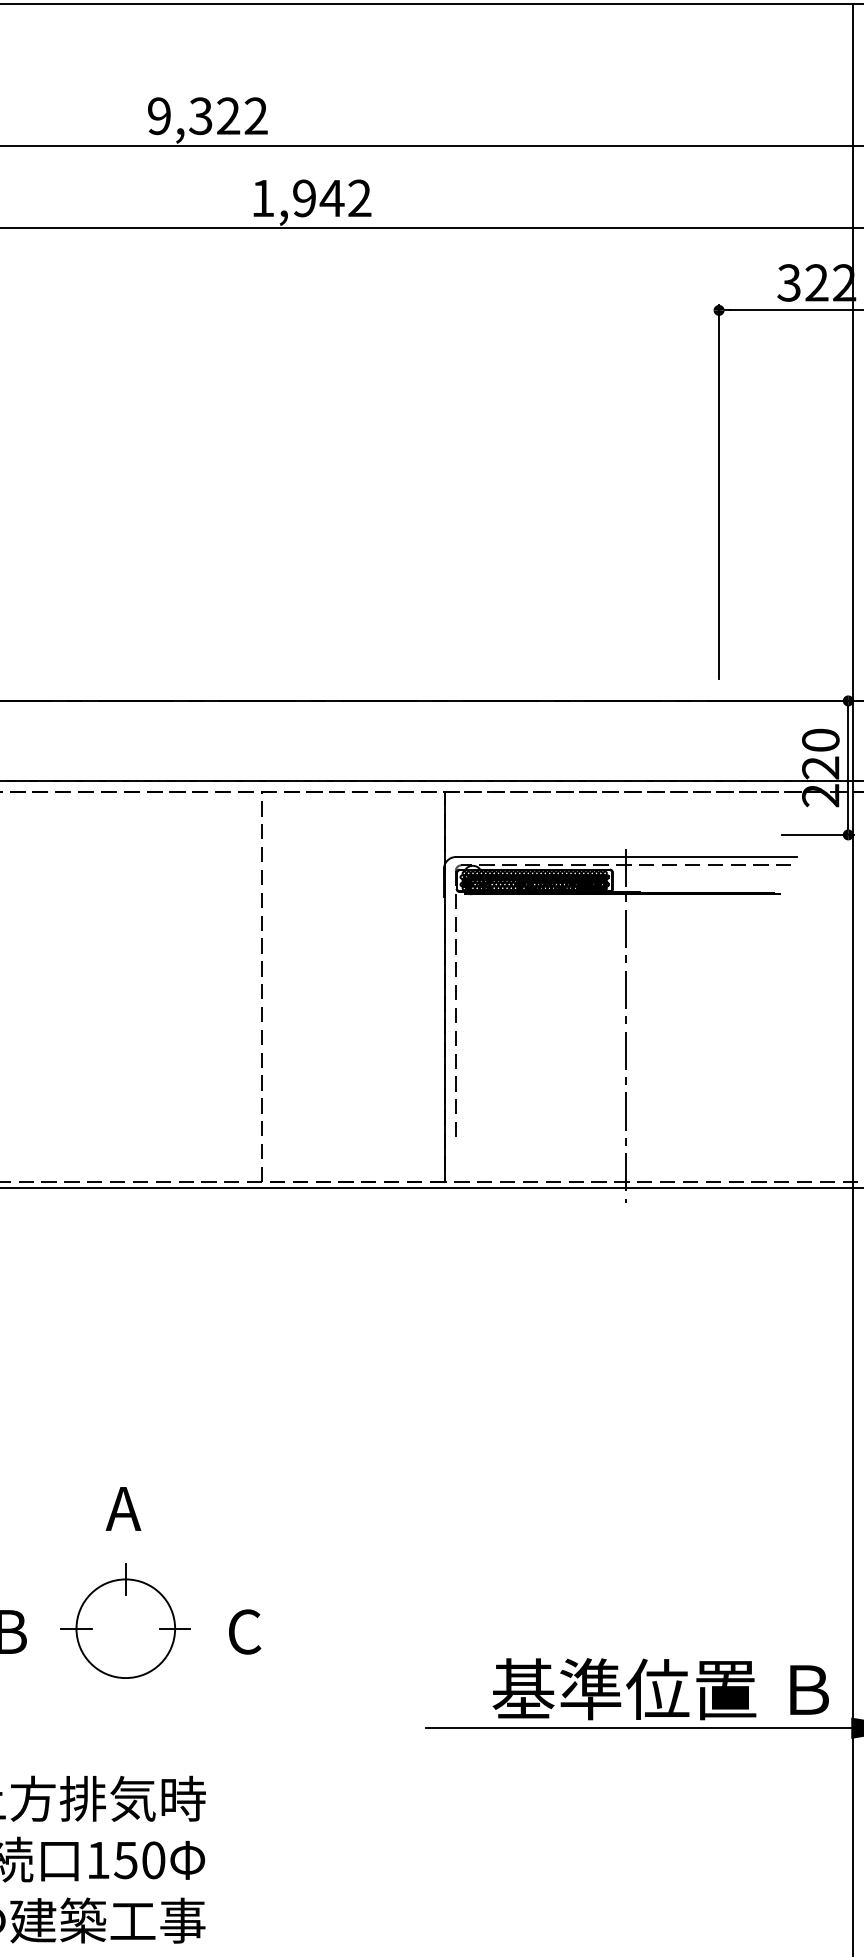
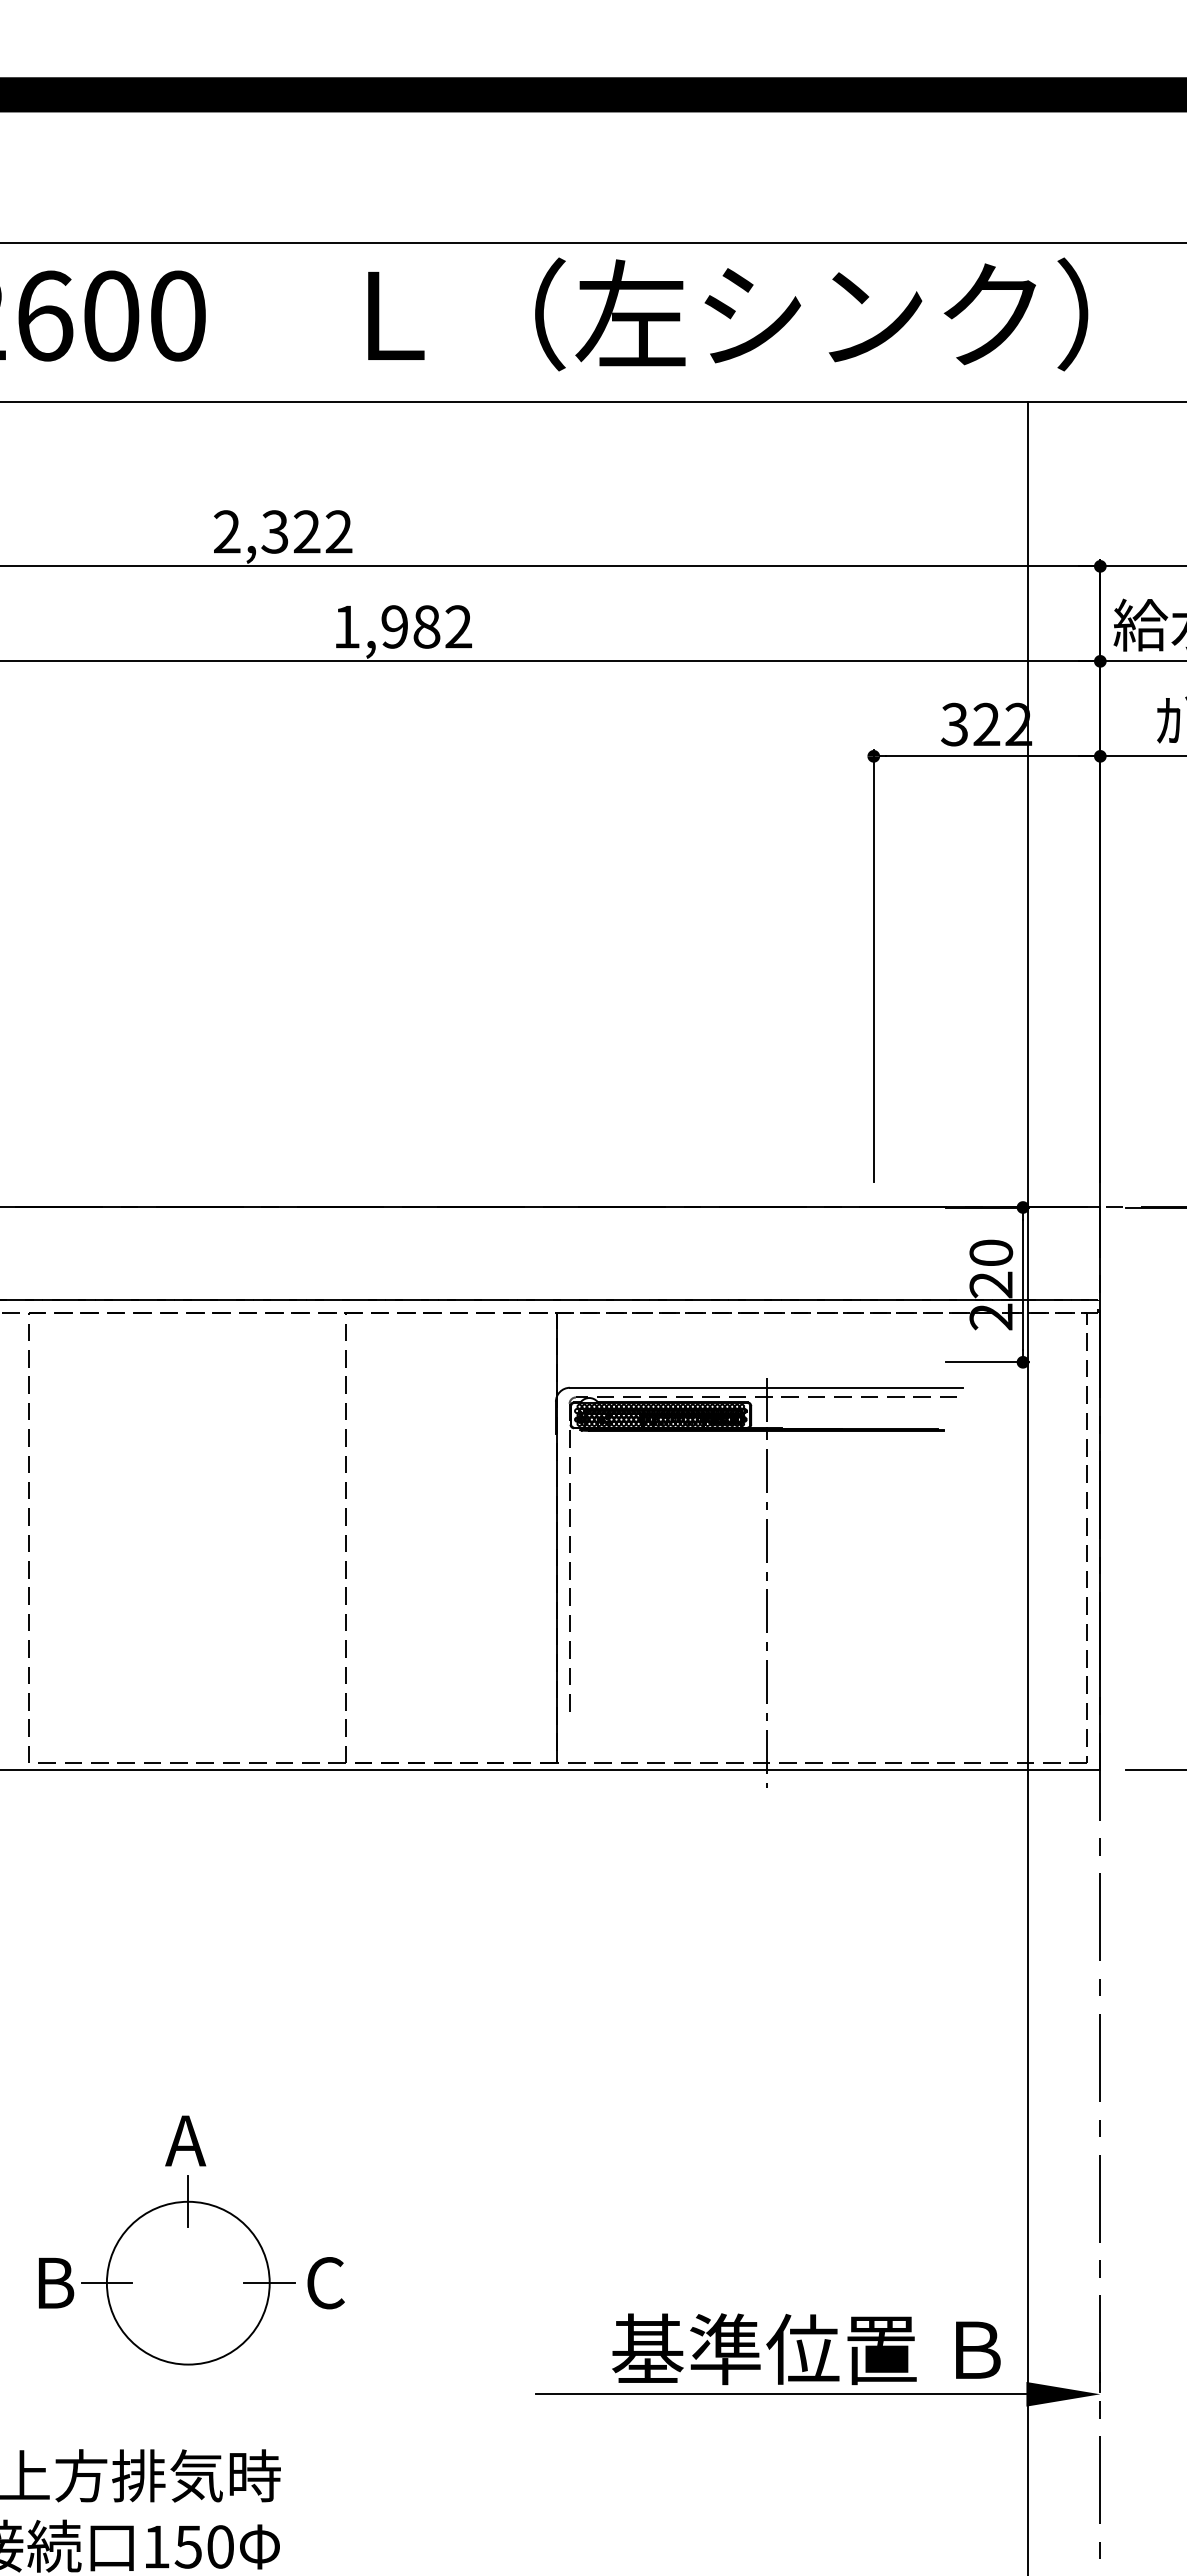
text: (159, 115) -> (227, 531), 9,322 -> 2,322
text: (331, 198) -> (426, 626), 1,942 -> 1,982
part: (125, 1621) -> (188, 2270), size x1.43

